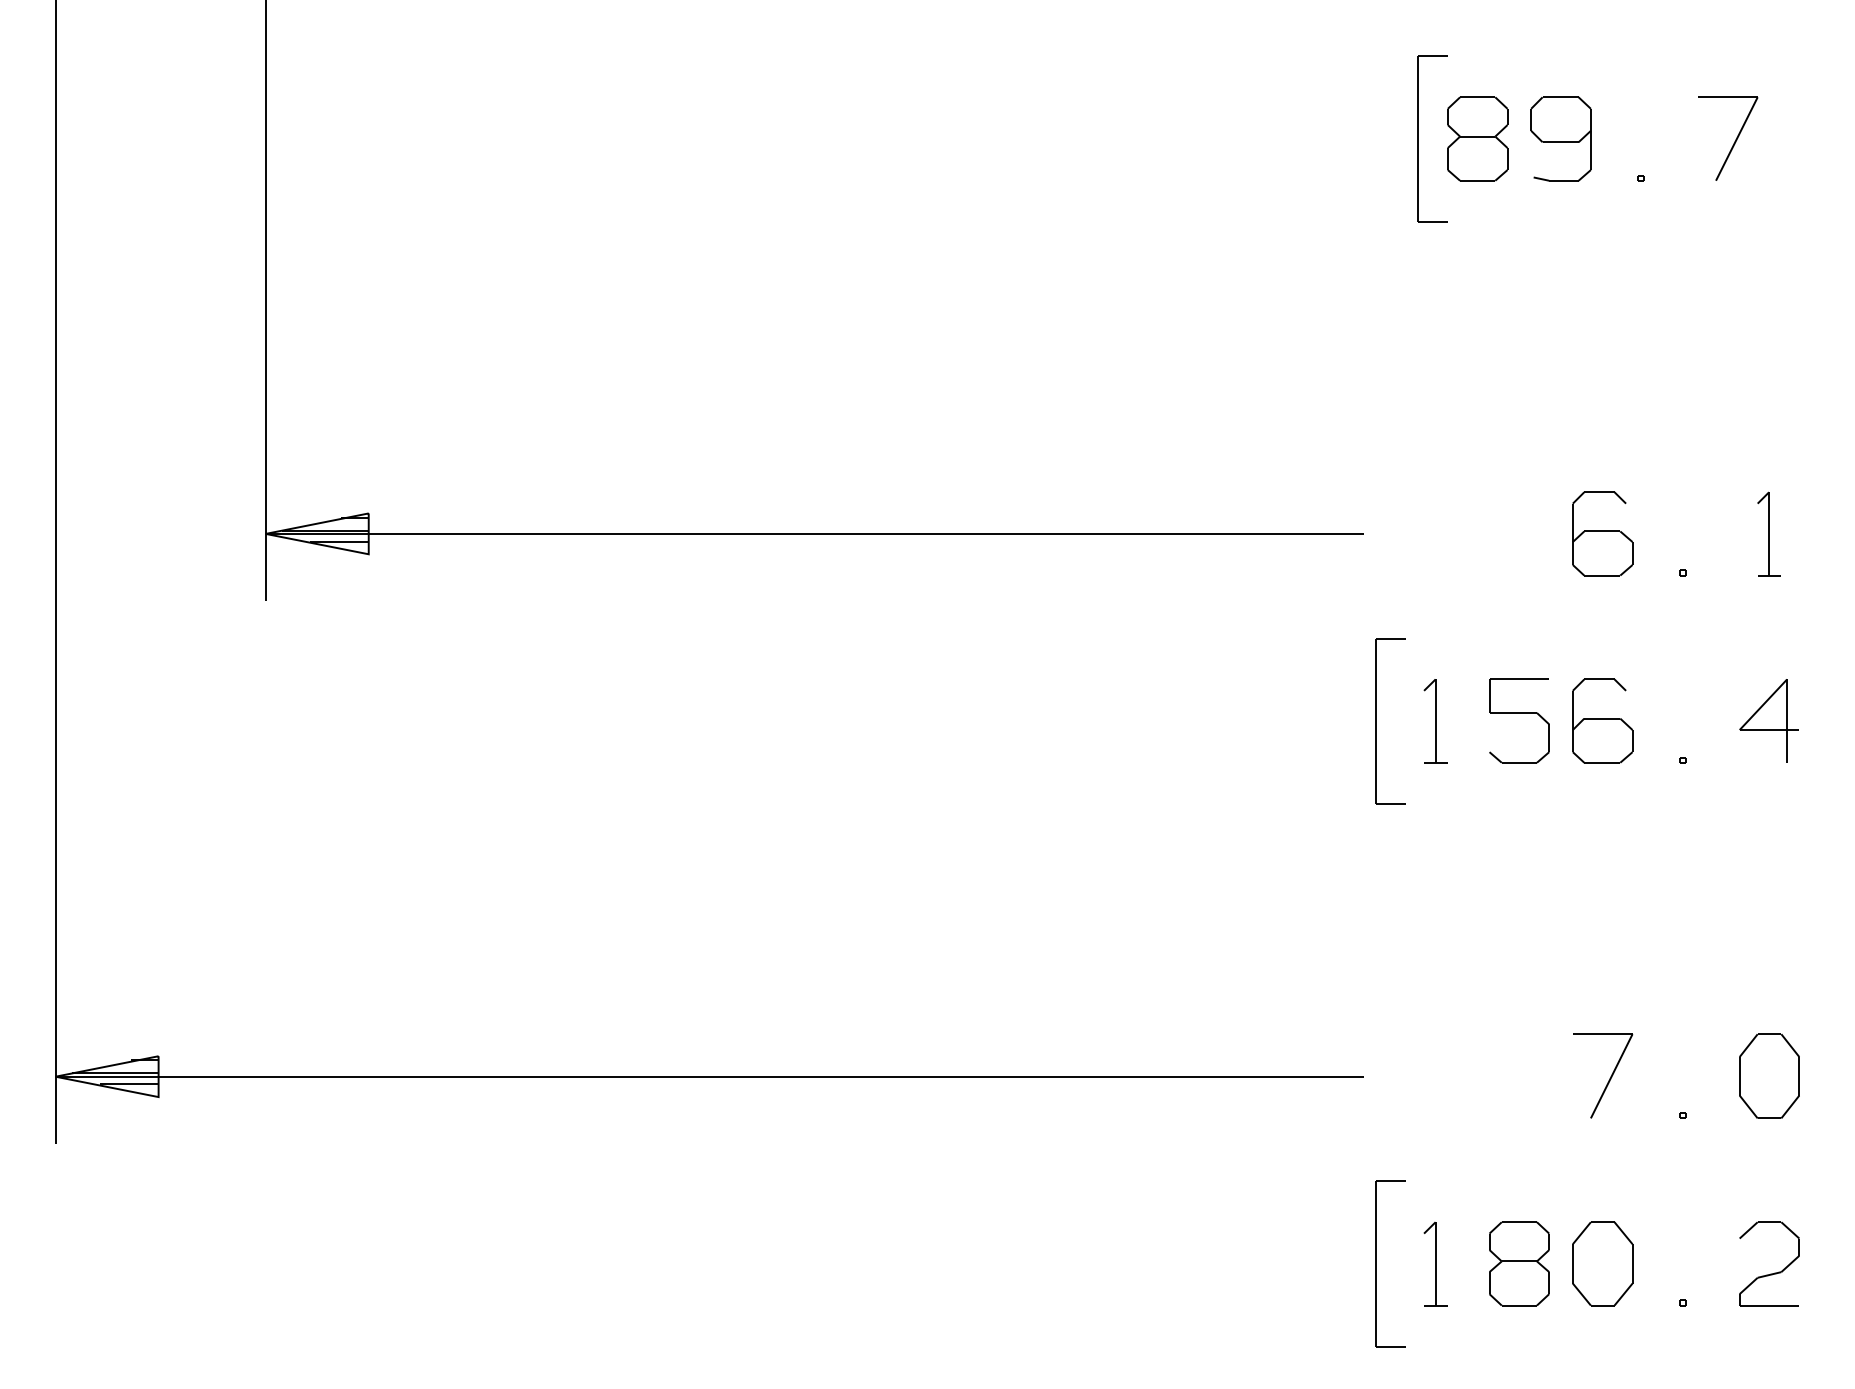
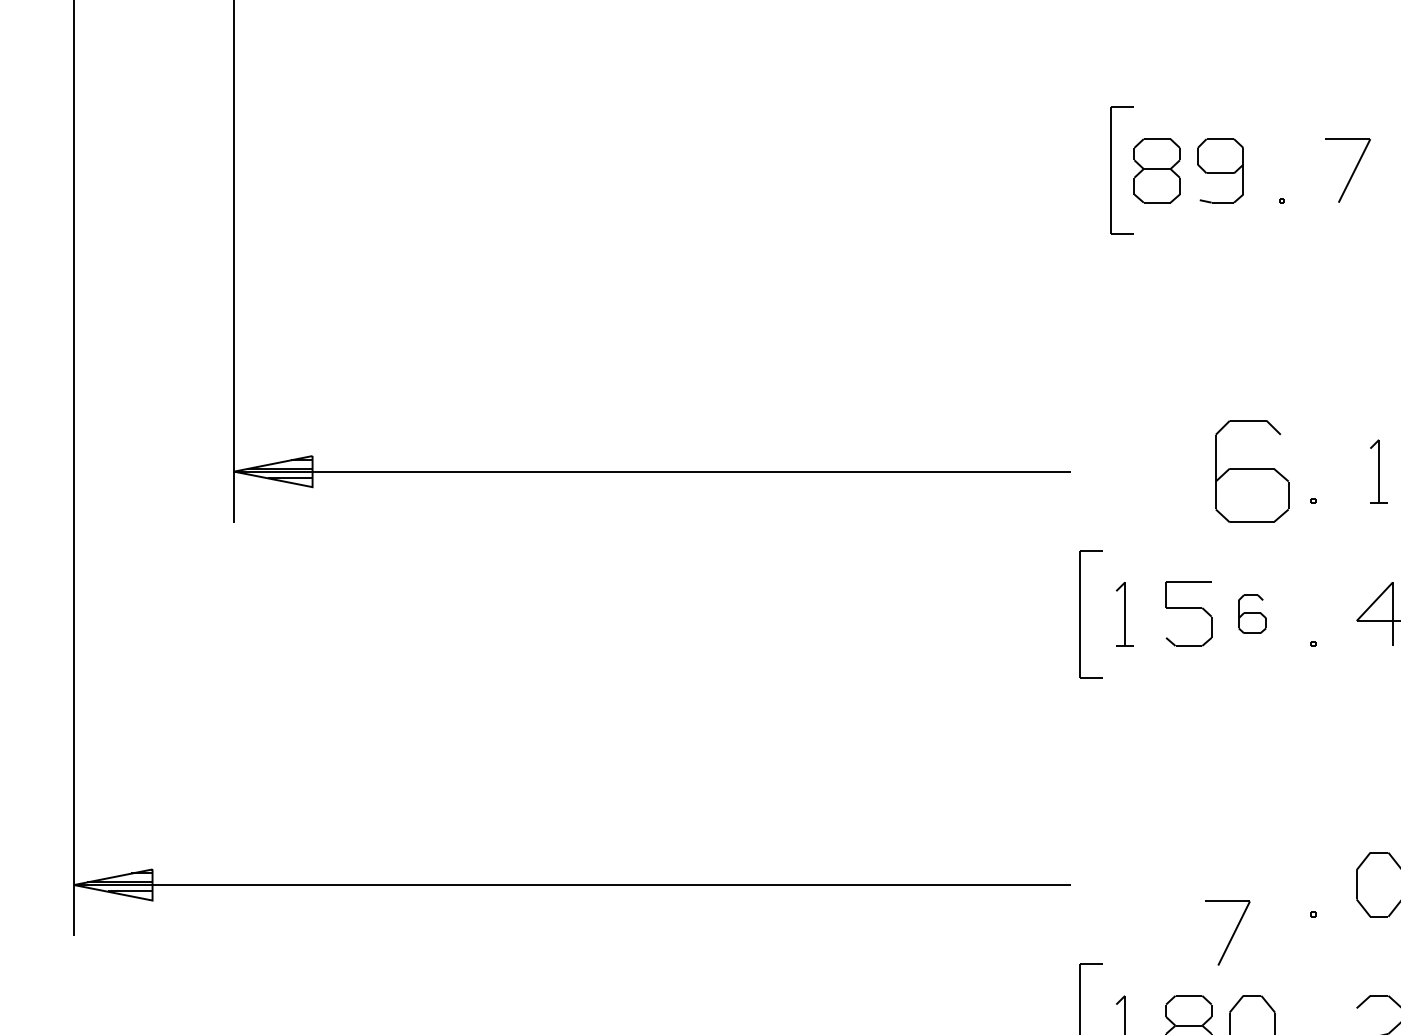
part: (1602, 533) -> (1252, 471), size x1.6
part: (1602, 720) -> (1252, 613), size x0.6
part: (1609, 1078) -> (1232, 935), moved

